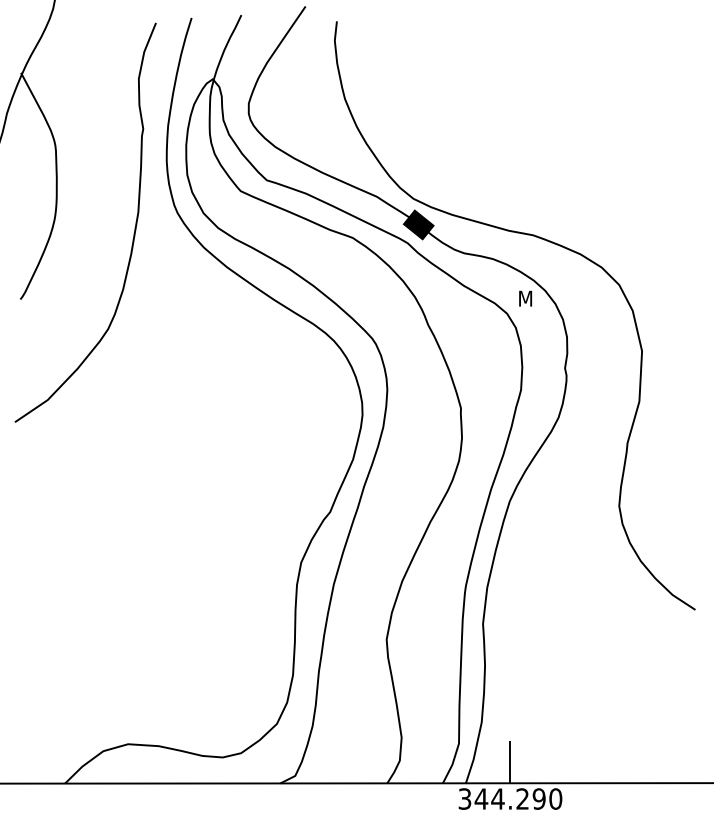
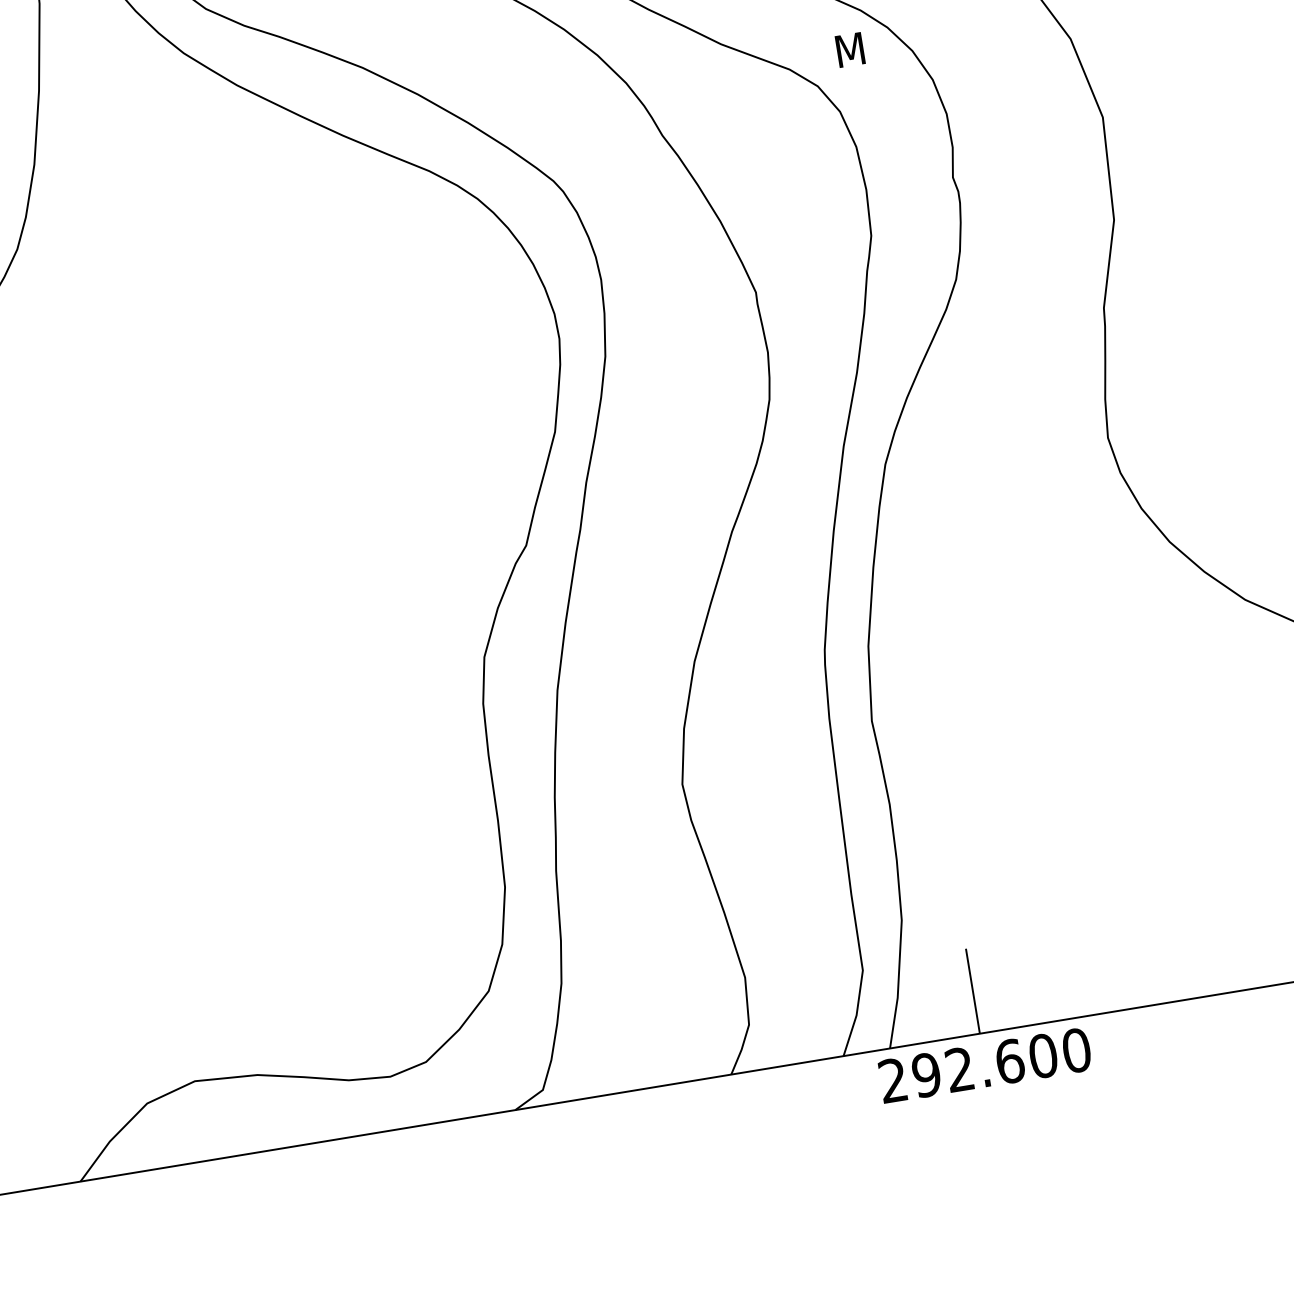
text: (501, 798) -> (966, 1067), 344.290 -> 292.600

